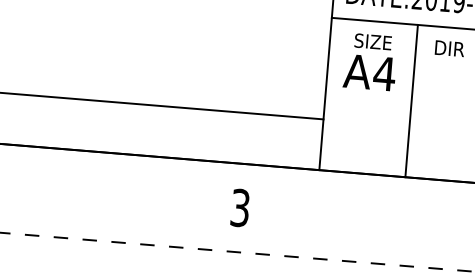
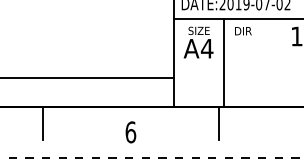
line: (88, 180) -> (42, 123), added
line: (395, 205) -> (219, 123), added
text: (239, 208) -> (130, 132), 3 -> 6

